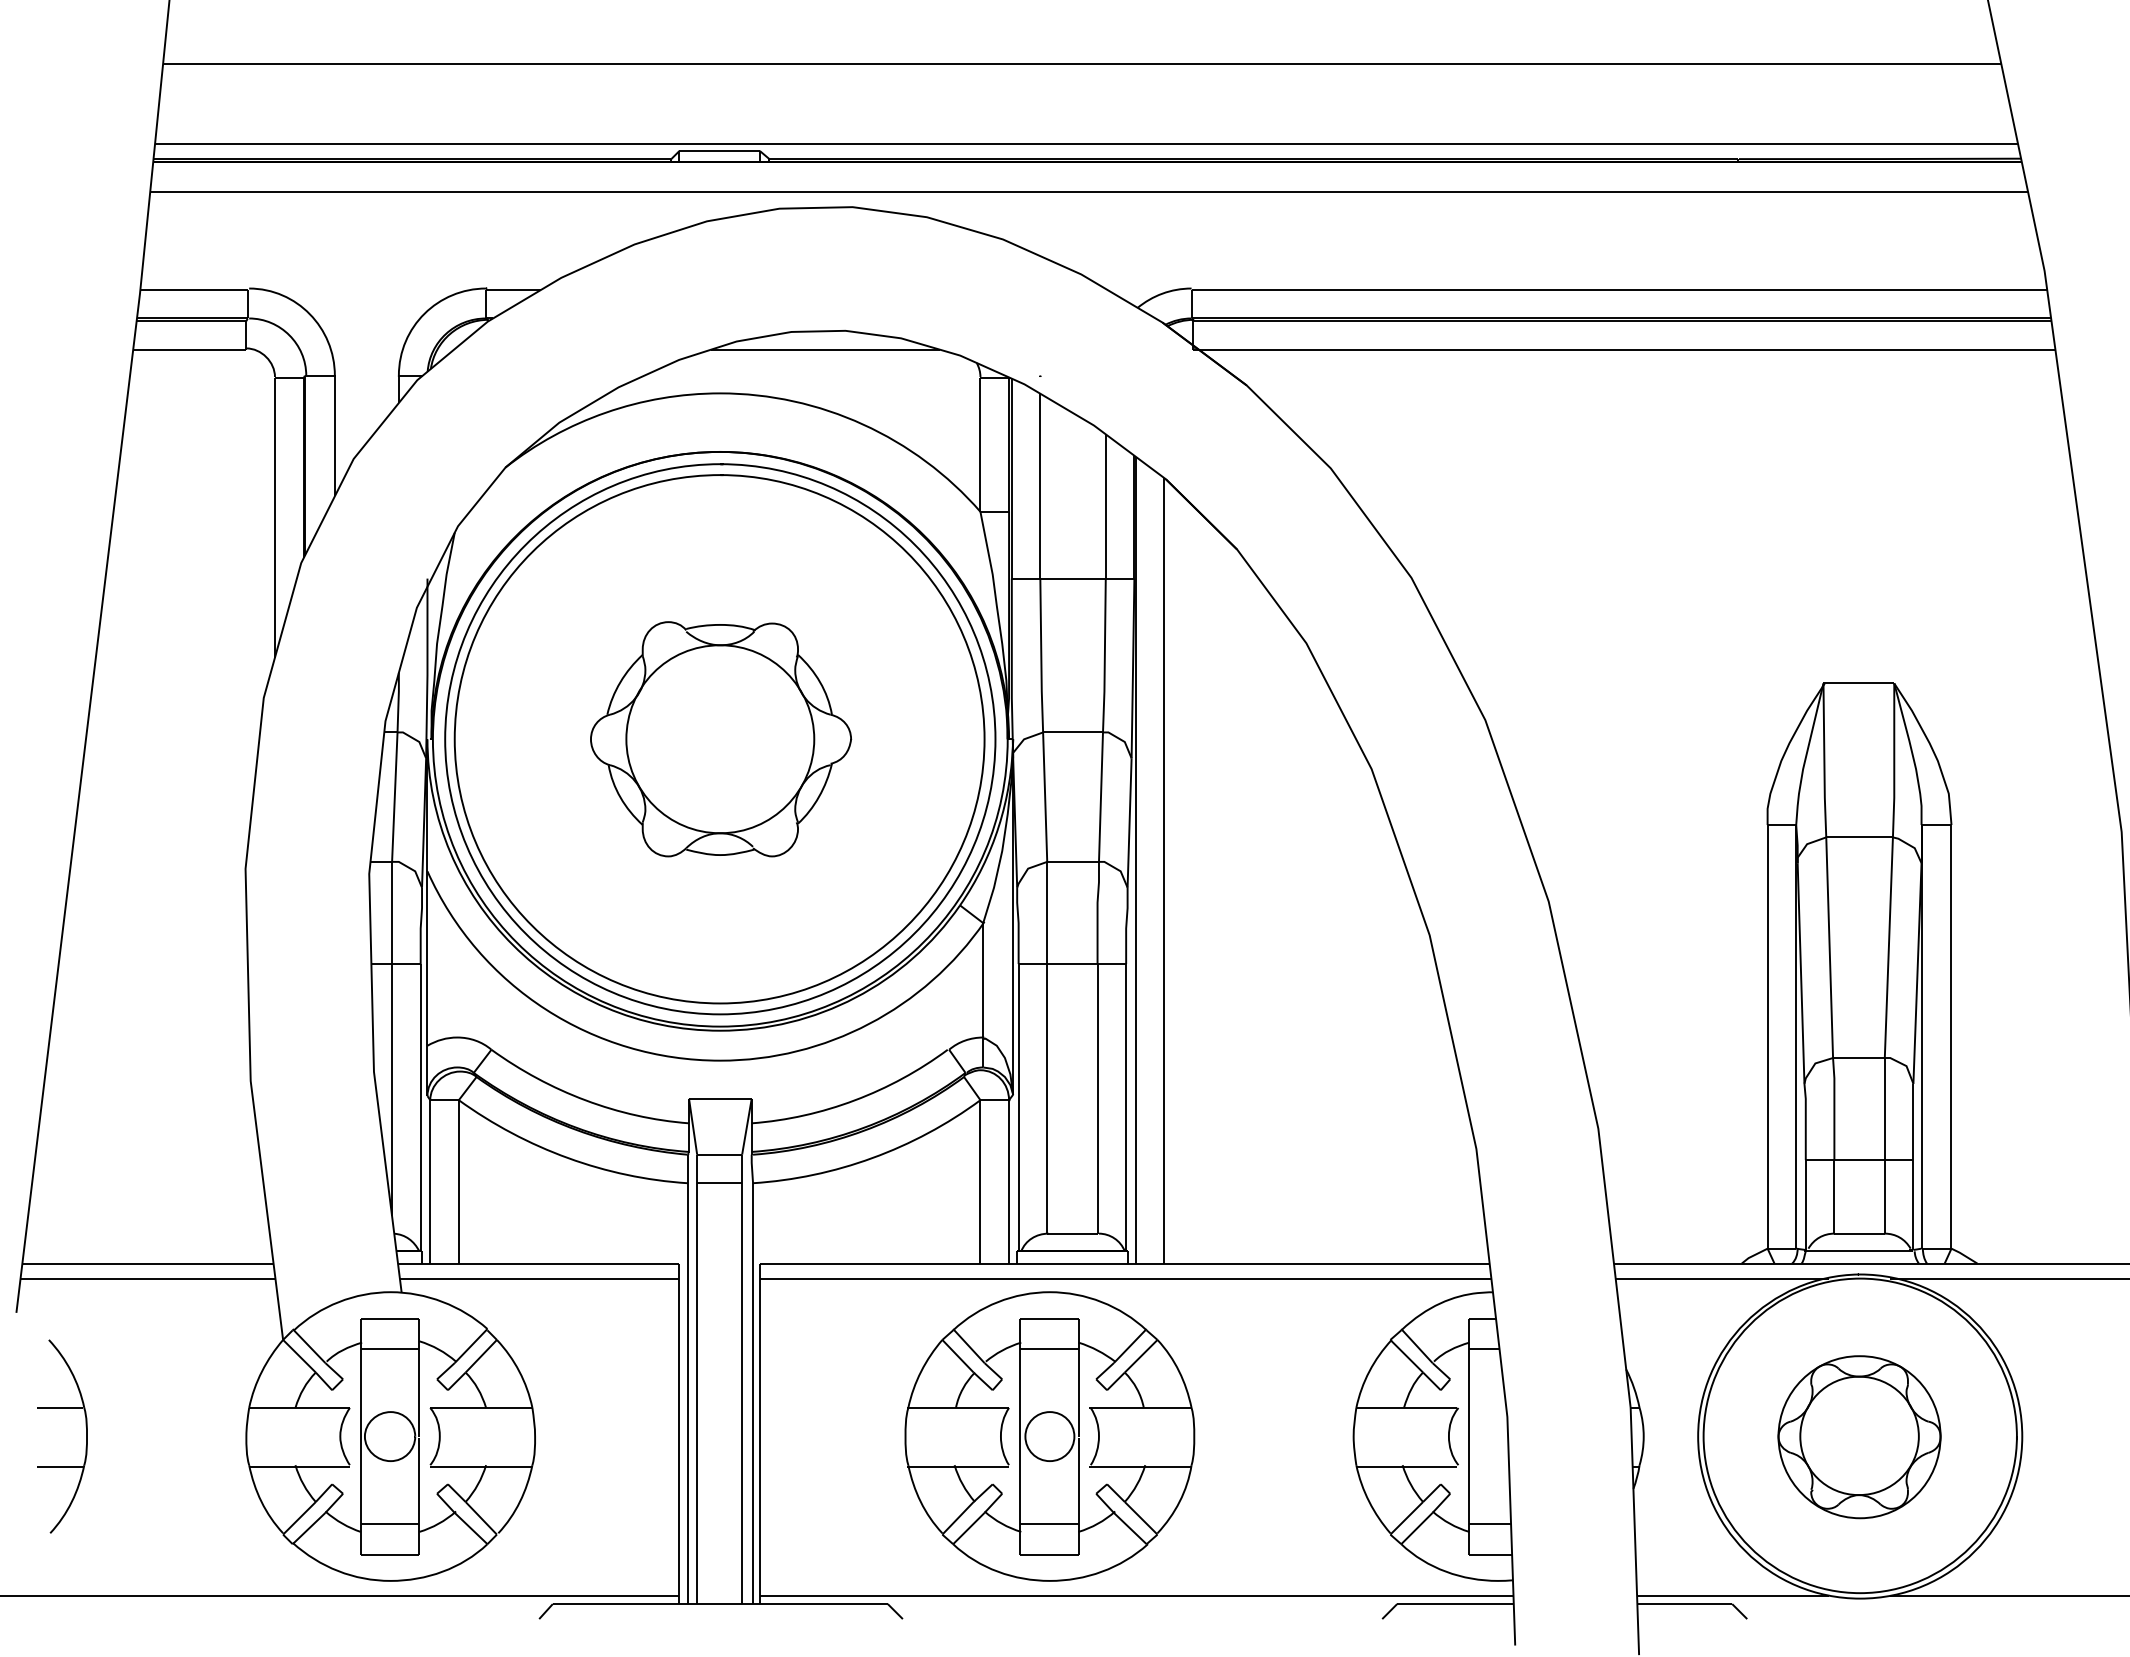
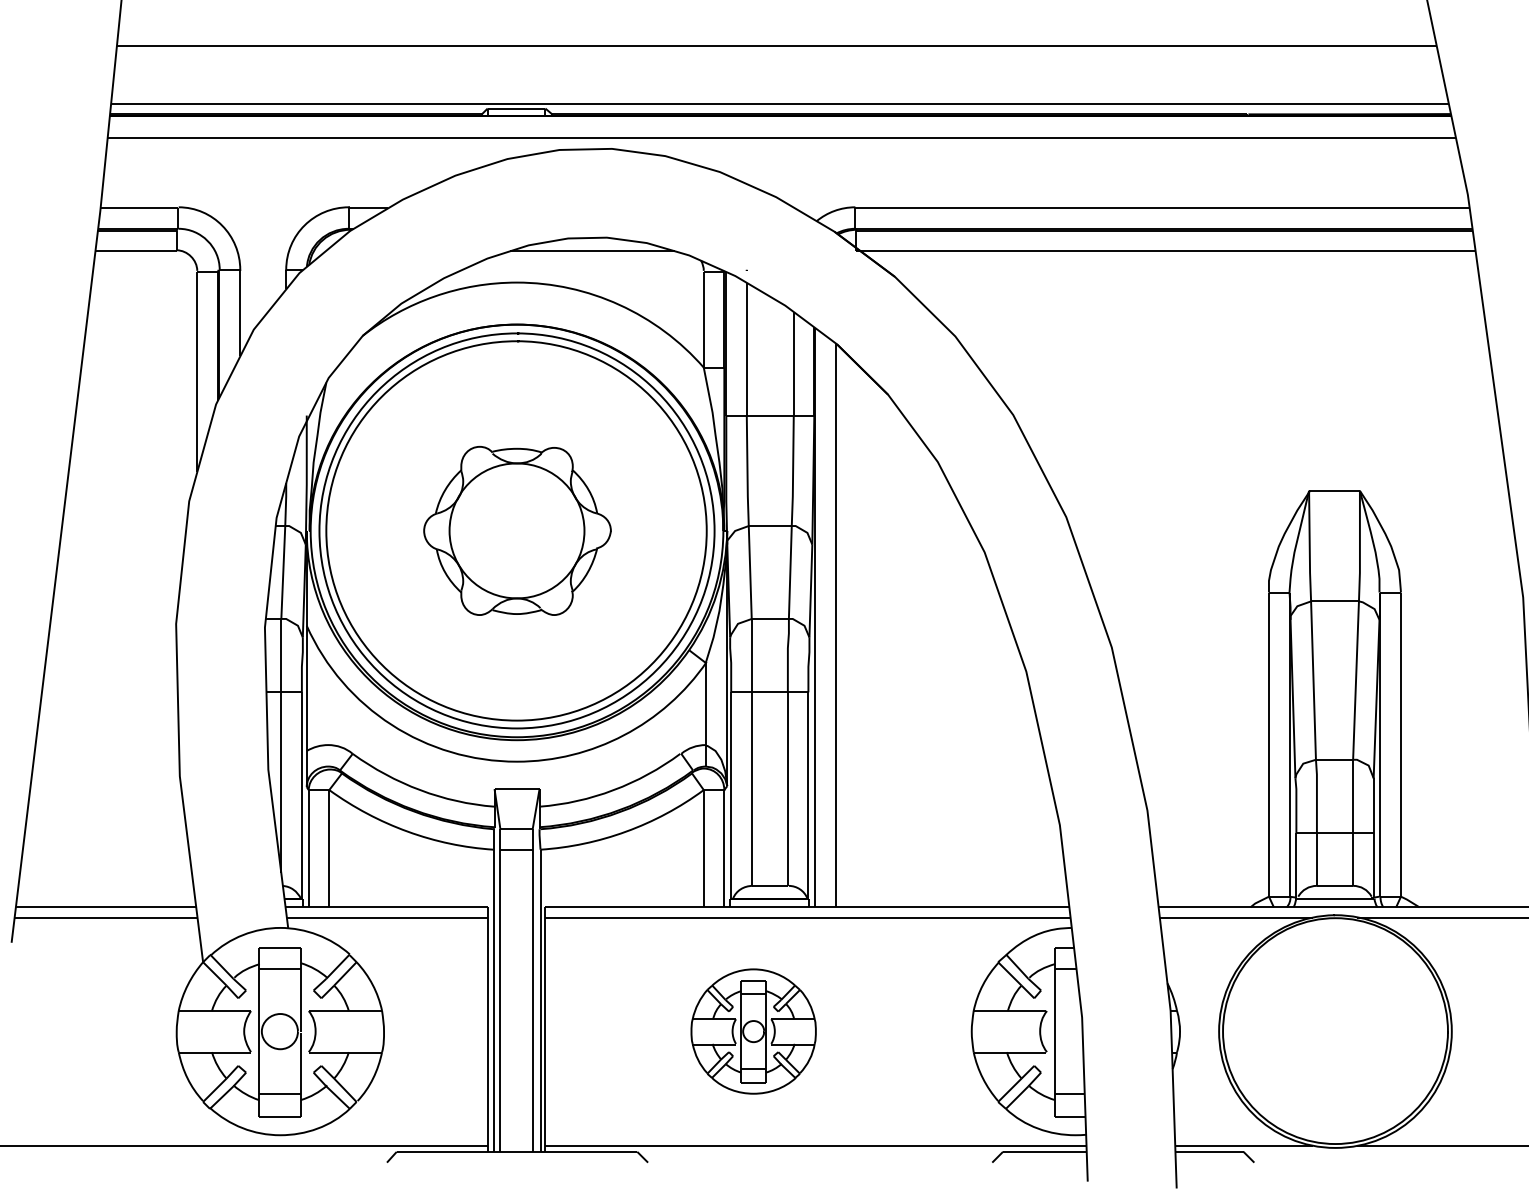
part: (86, 1436) -> (61, 1031), removed
part: (1049, 1436) -> (753, 1031), size x0.6
part: (1859, 1437) -> (1334, 1032), removed

